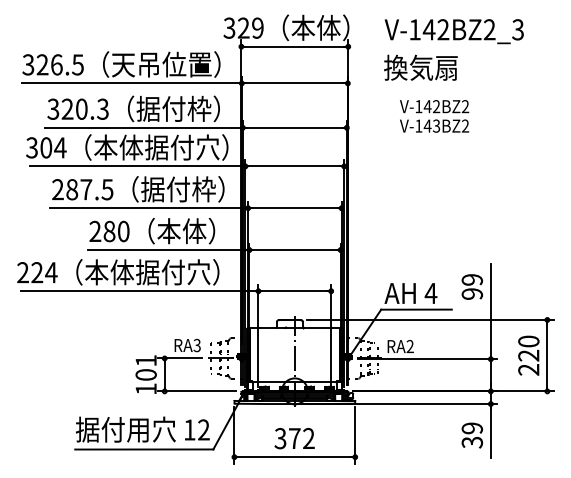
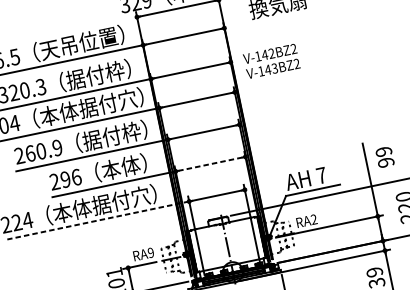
text: (434, 116) -> (271, 61), moved
text: (89, 189) -> (43, 150), 287.5 -> 260.9
text: (116, 231) -> (71, 178), 280 -> 296
line: (295, 250) -> (211, 164), solid -> dashed
text: (471, 286) -> (384, 156), moved
line: (139, 291) -> (98, 220), solid -> dashed
text: (430, 293) -> (321, 175), 4 -> 7
text: (196, 345) -> (150, 252), RA3 -> RA9

